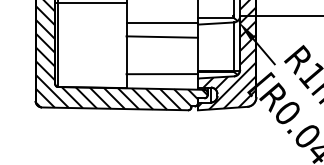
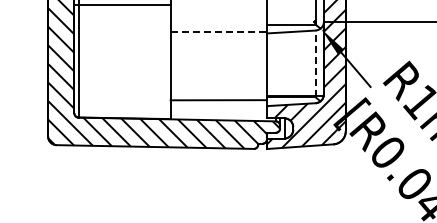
line: (162, 23) -> (219, 31), solid -> dashed
line: (162, 37) -> (218, 50), removed
line: (233, 46) -> (315, 63), solid -> dashed

